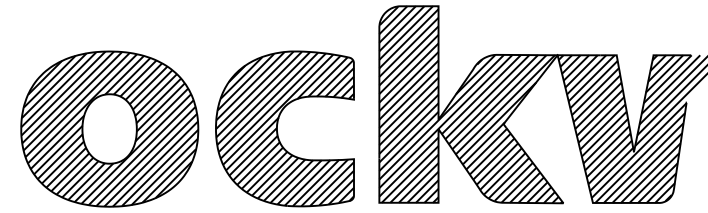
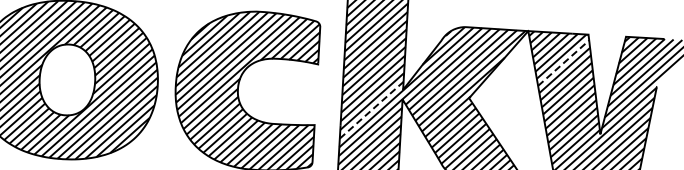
line: (594, 84) -> (564, 63), solid -> dashed
line: (408, 141) -> (371, 110), solid -> dashed

